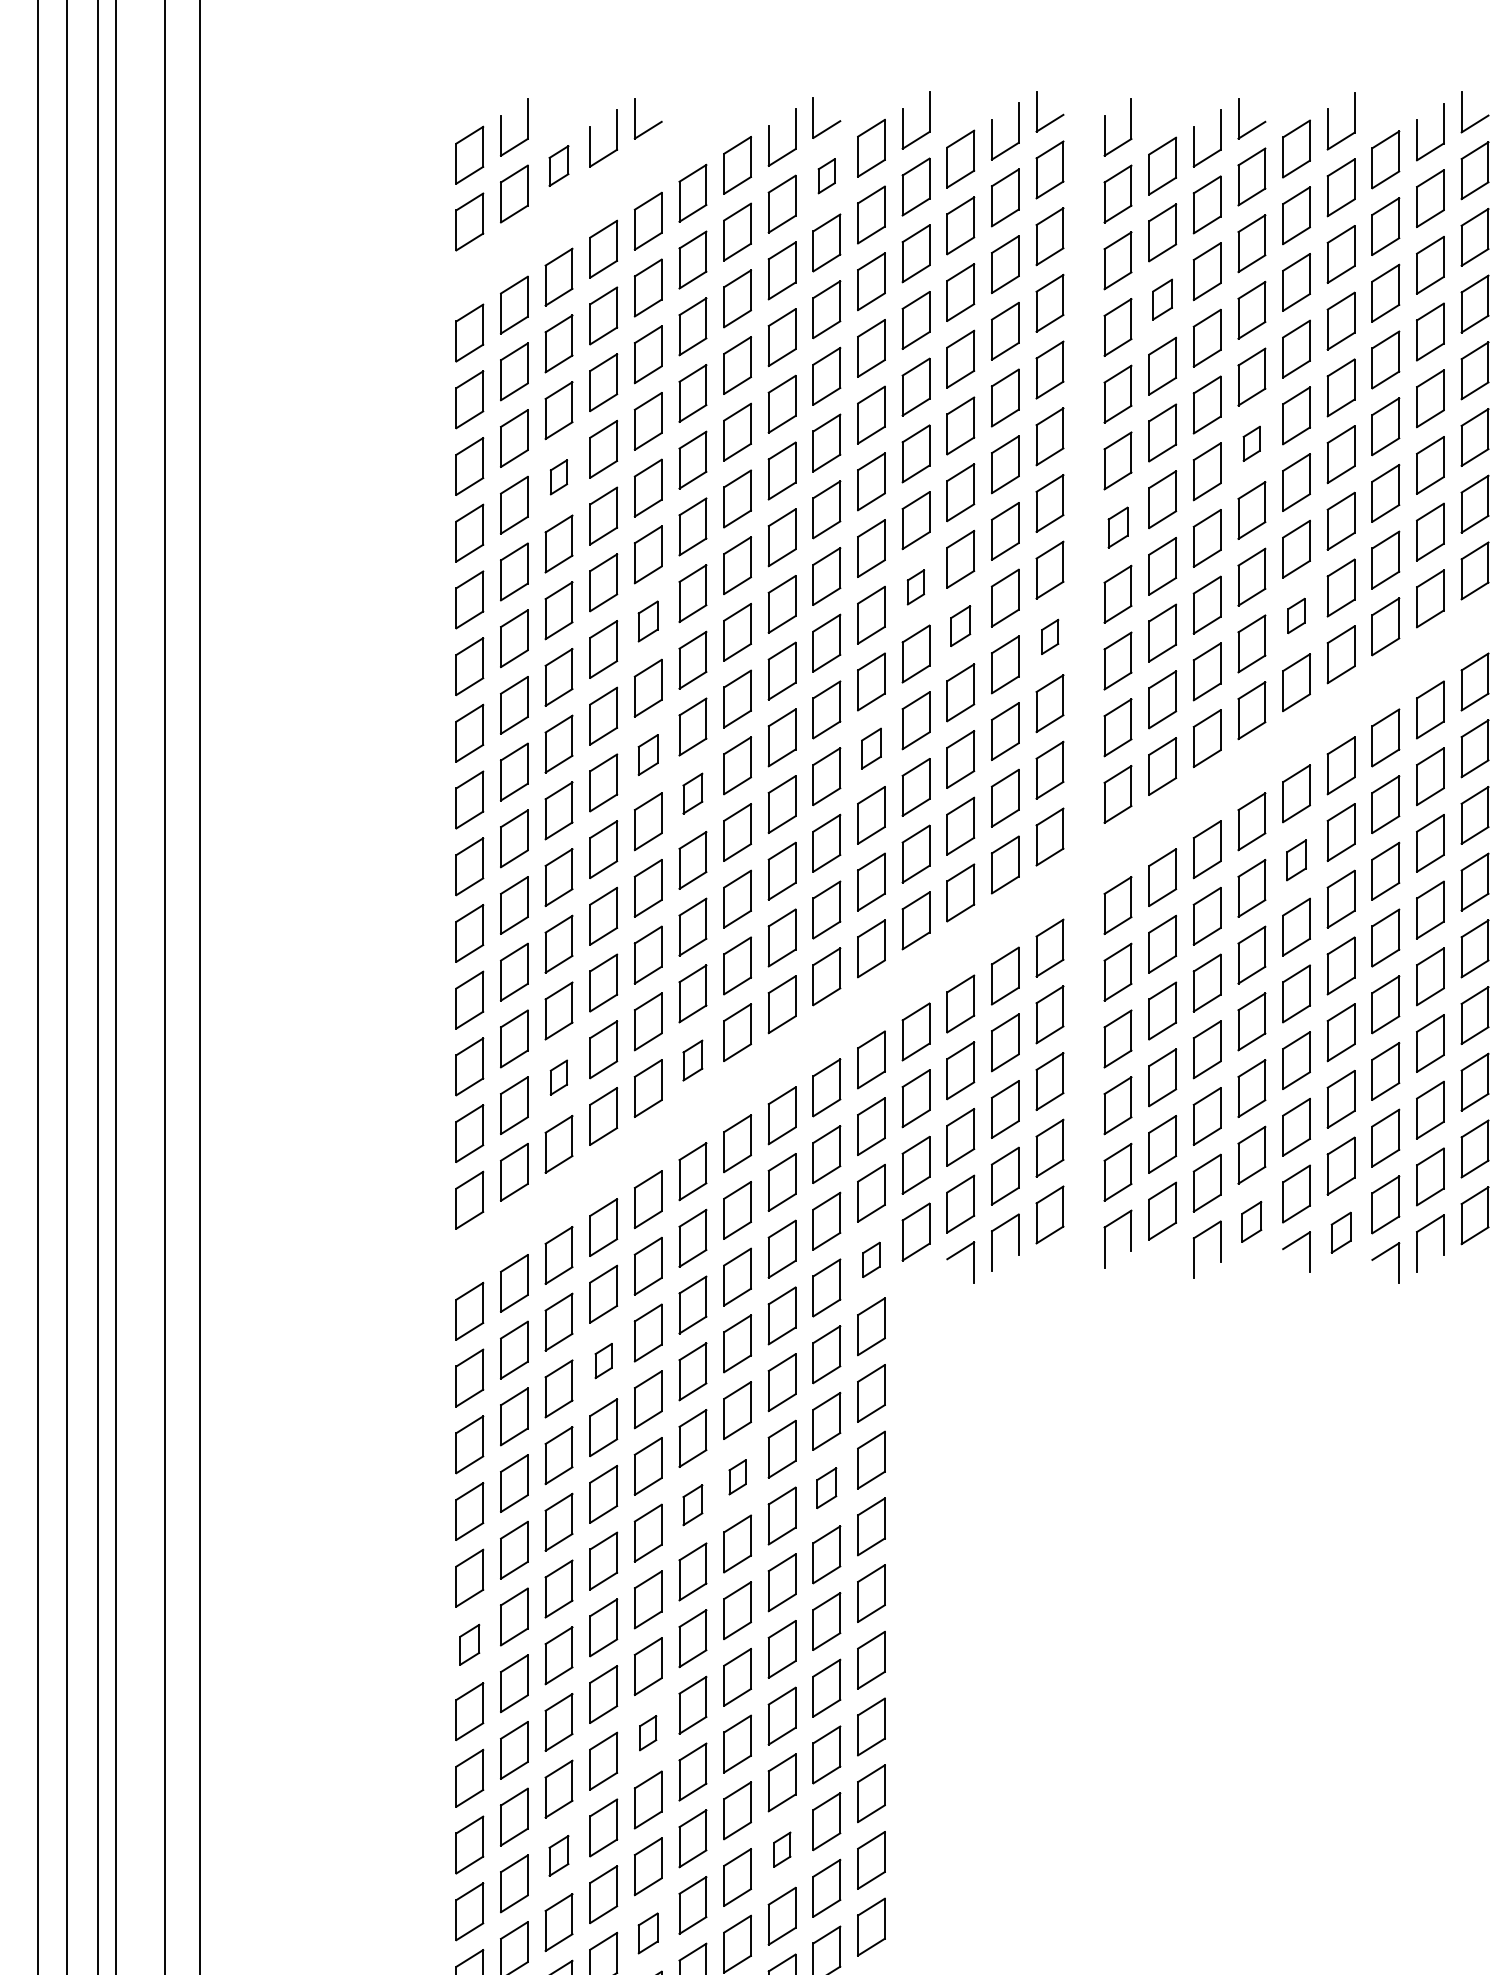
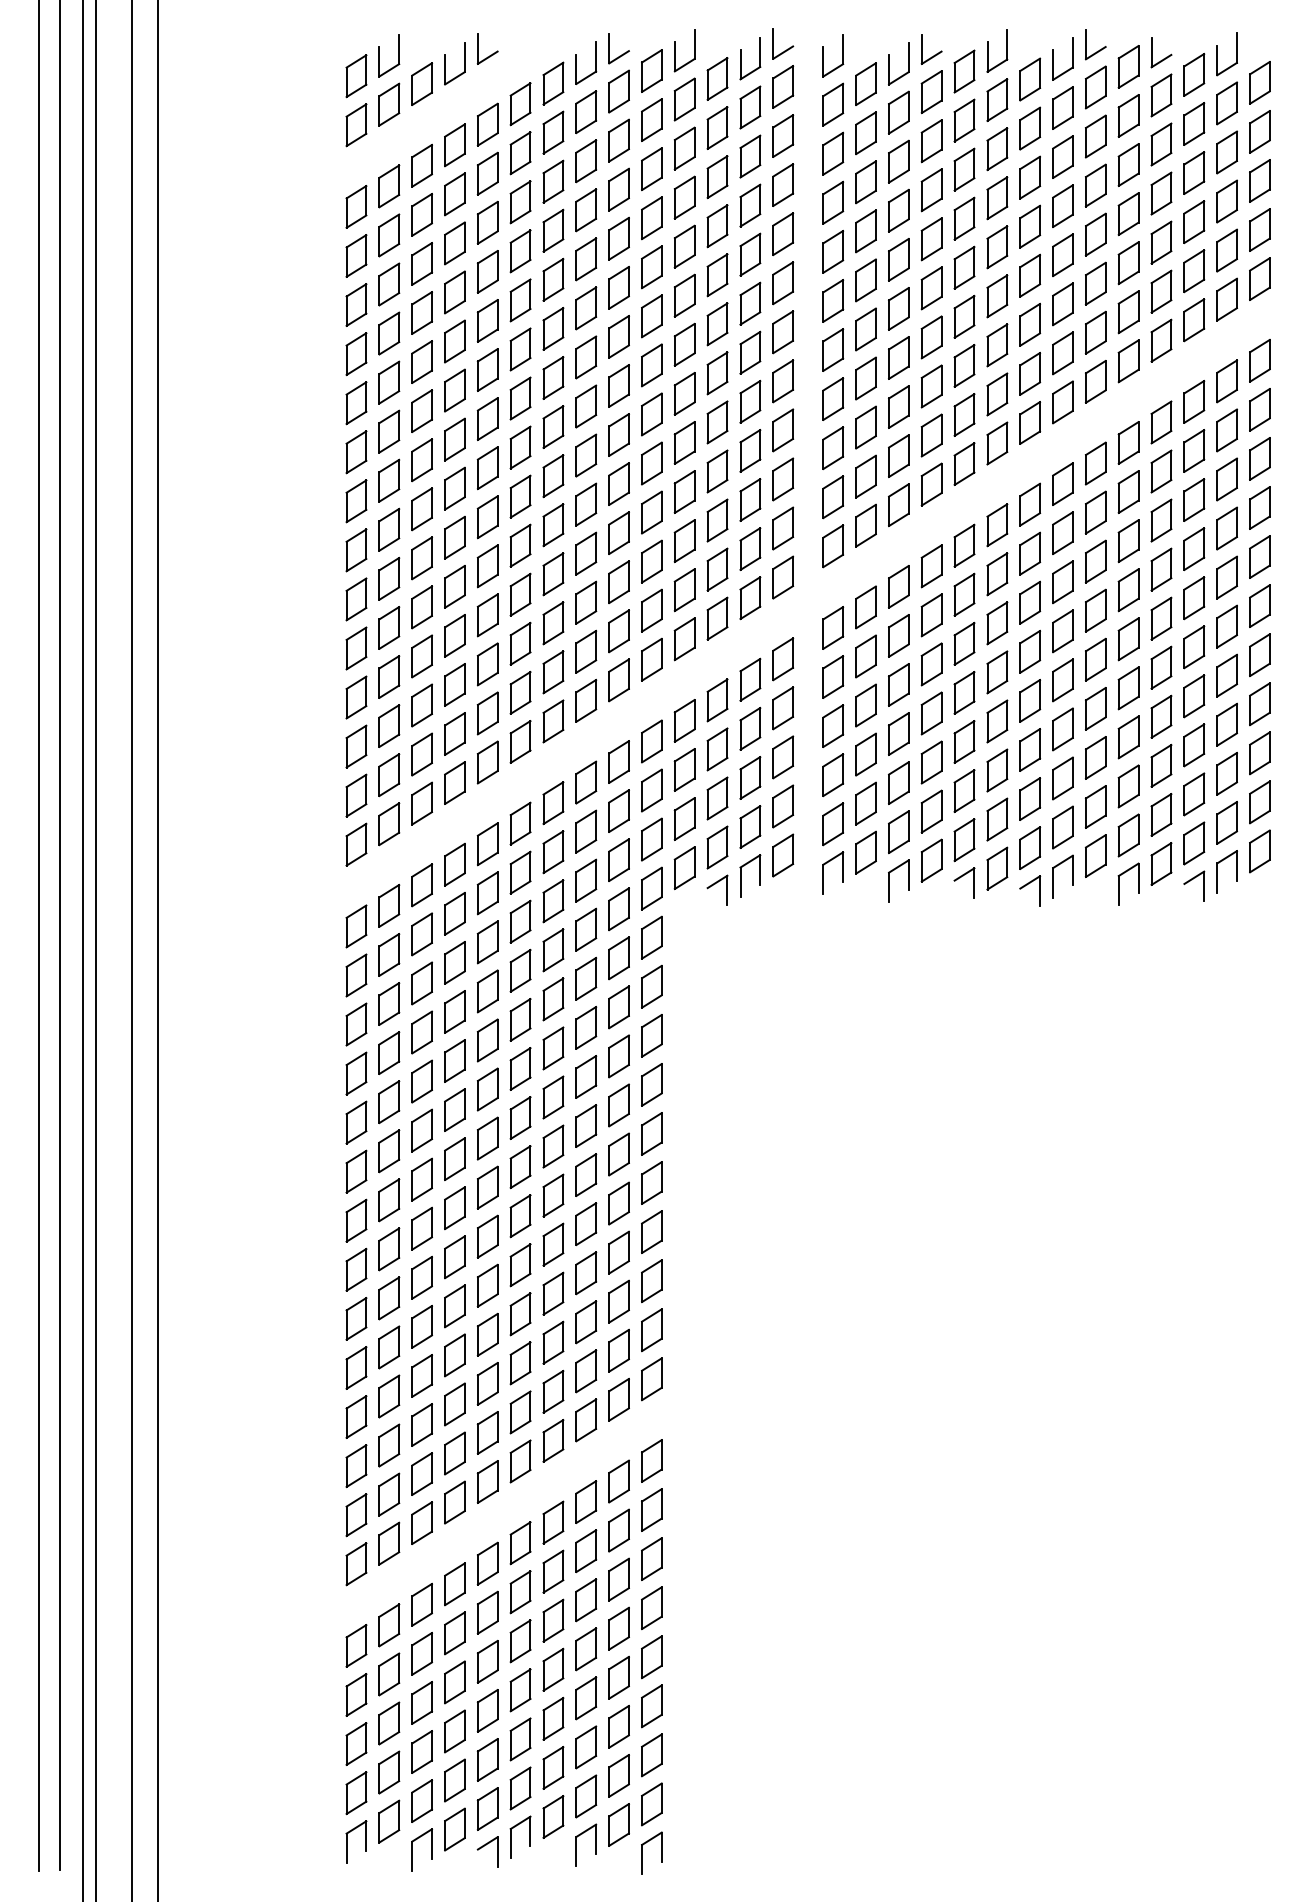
part: (558, 165) -> (421, 83), size x1.43
part: (826, 176) -> (618, 91), size x1.67
part: (1161, 299) -> (865, 182), size x1.43
part: (1251, 443) -> (931, 288), size x1.67
part: (558, 476) -> (421, 312), size x1.67
part: (1118, 526) -> (833, 349), size x1.43
part: (915, 586) -> (684, 393), size x1.67
part: (1296, 615) -> (964, 414), size x1.67
part: (647, 620) -> (487, 418), size x1.43
part: (960, 626) -> (717, 422), size x1.43
part: (1050, 637) -> (783, 430), size x1.67
part: (870, 748) -> (651, 512), size x1.43
part: (647, 755) -> (487, 517), size x1.43
part: (692, 793) -> (520, 545), size x1.43
part: (1296, 860) -> (964, 594), size x1.43
part: (692, 1059) -> (520, 741), size x1.43
part: (558, 1077) -> (421, 754), size x1.67
part: (1251, 1221) -> (931, 860), size x1.43
part: (1341, 1232) -> (997, 868), size x1.43
part: (870, 1259) -> (651, 888), size x1.67
part: (603, 1360) -> (454, 962), size x1.67
part: (737, 1477) -> (553, 1048), size x1.67
part: (826, 1488) -> (618, 1056), size x1.43
part: (692, 1504) -> (520, 1068), size x1.43
part: (469, 1644) -> (356, 1171), size x1.43
part: (647, 1732) -> (487, 1236), size x1.67
part: (782, 1849) -> (586, 1322), size x1.67
part: (558, 1855) -> (421, 1326), size x1.43
part: (647, 1932) -> (487, 1383), size x1.43

